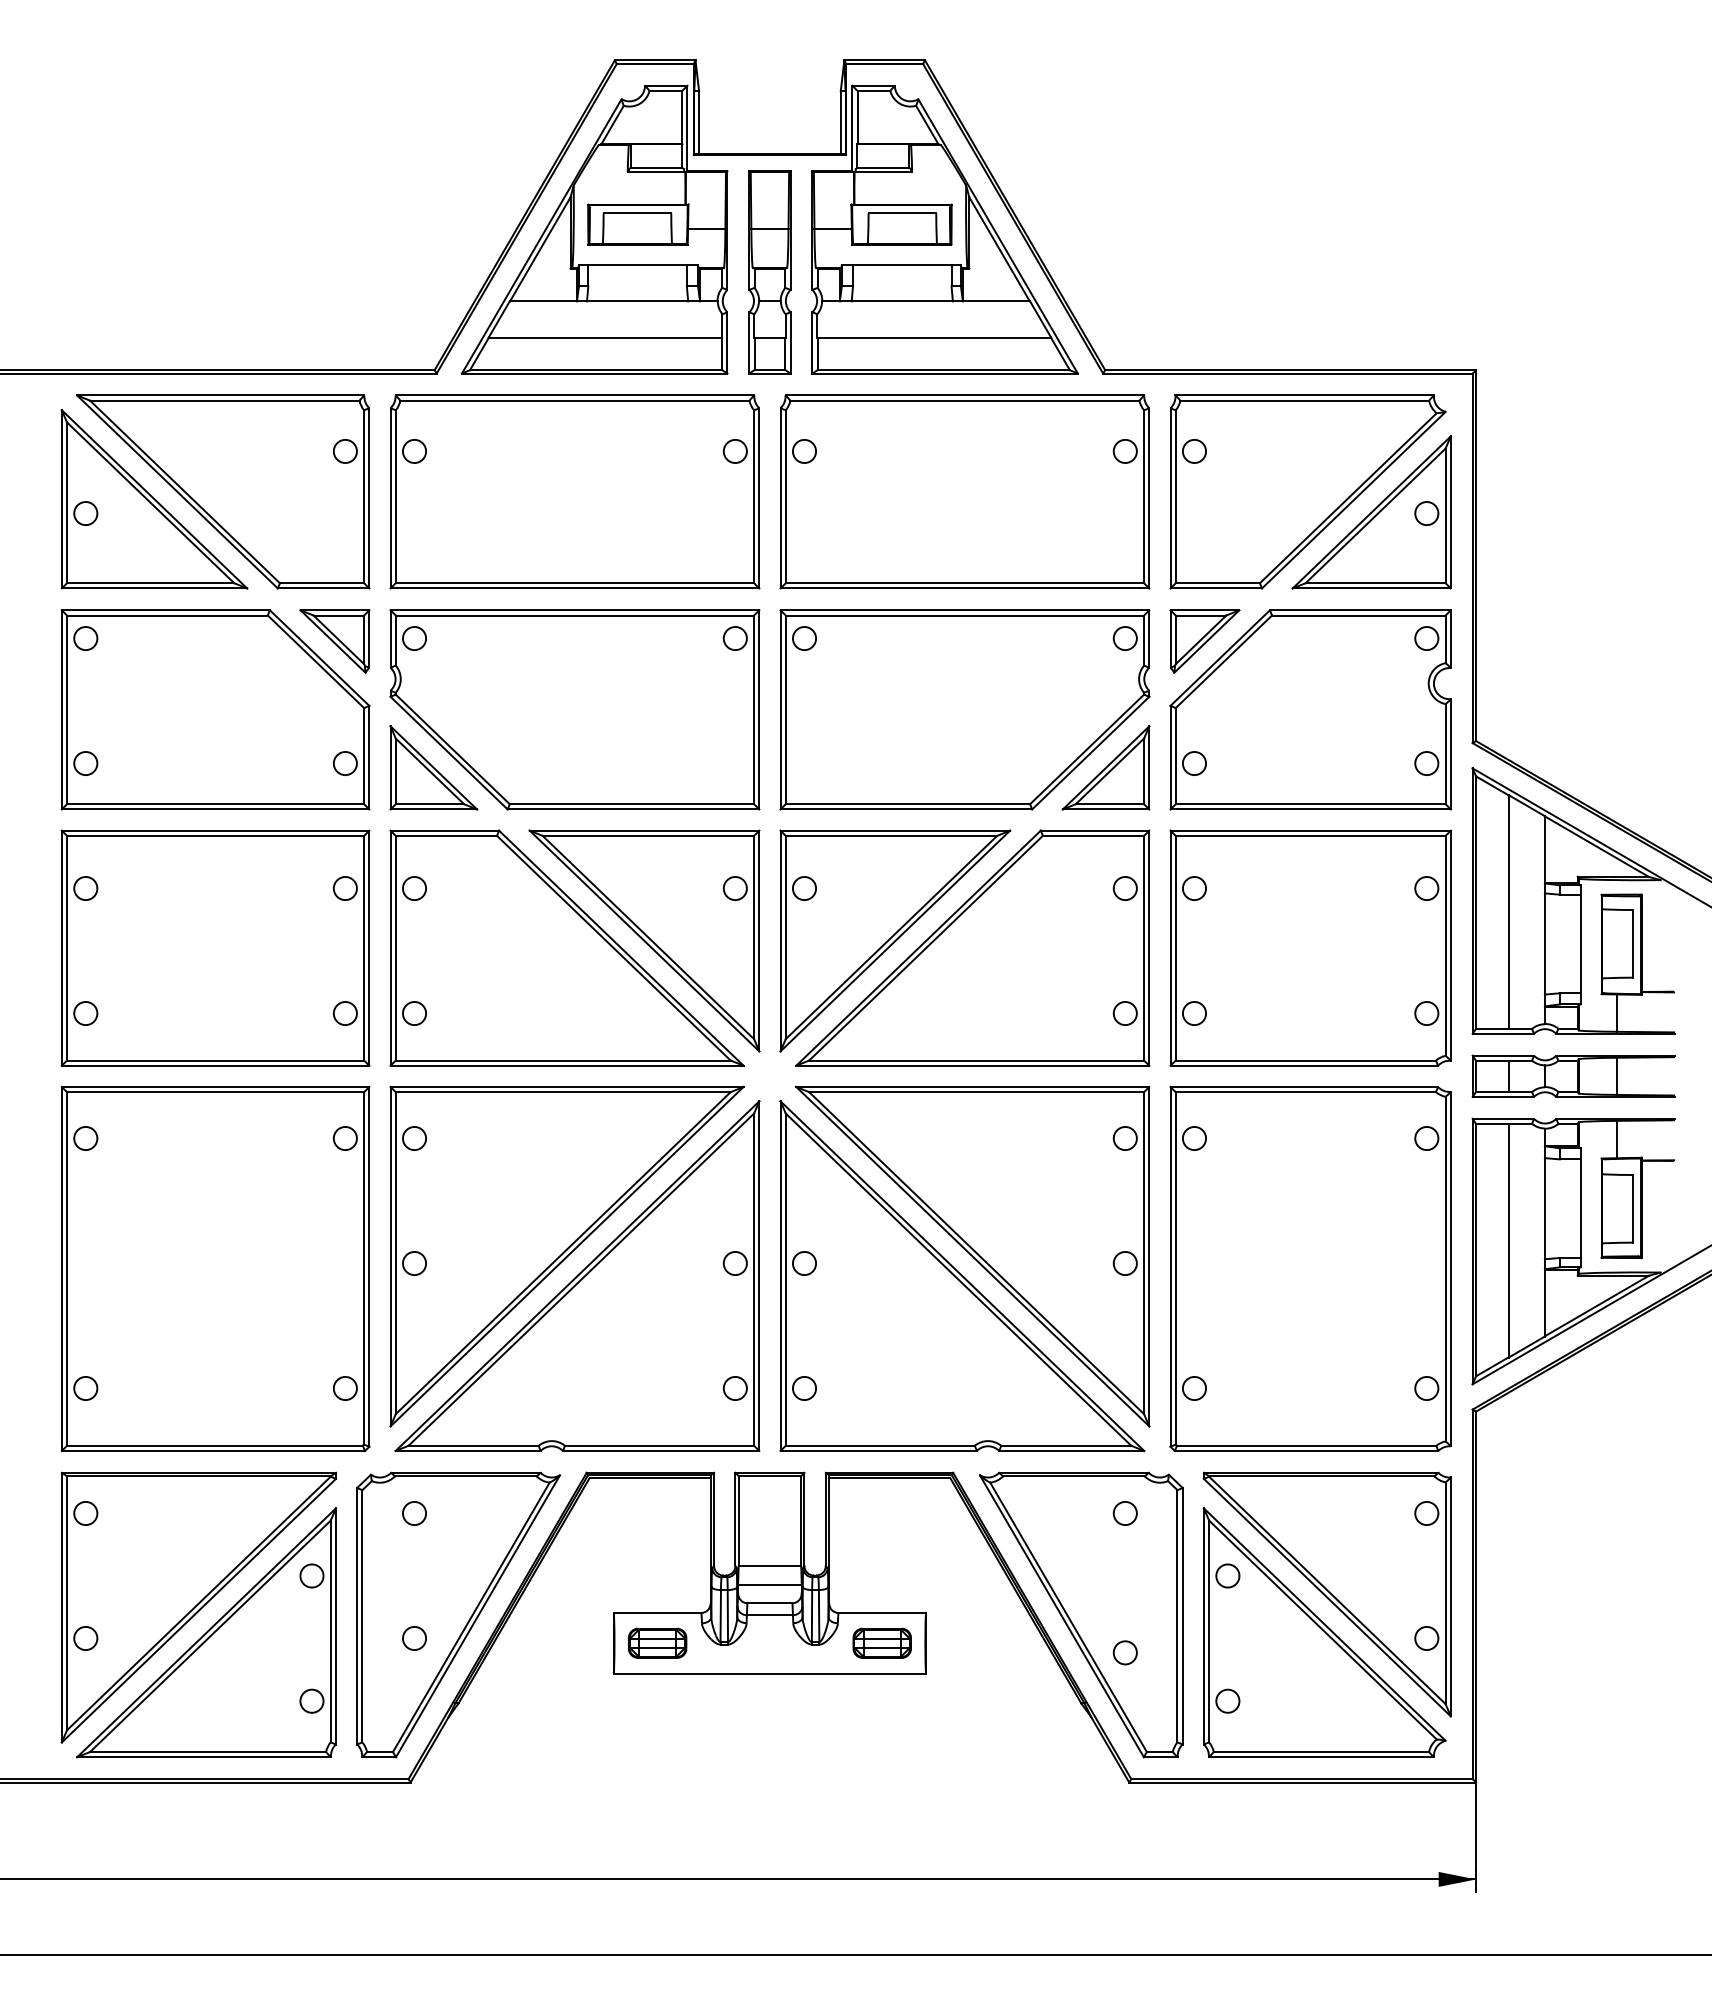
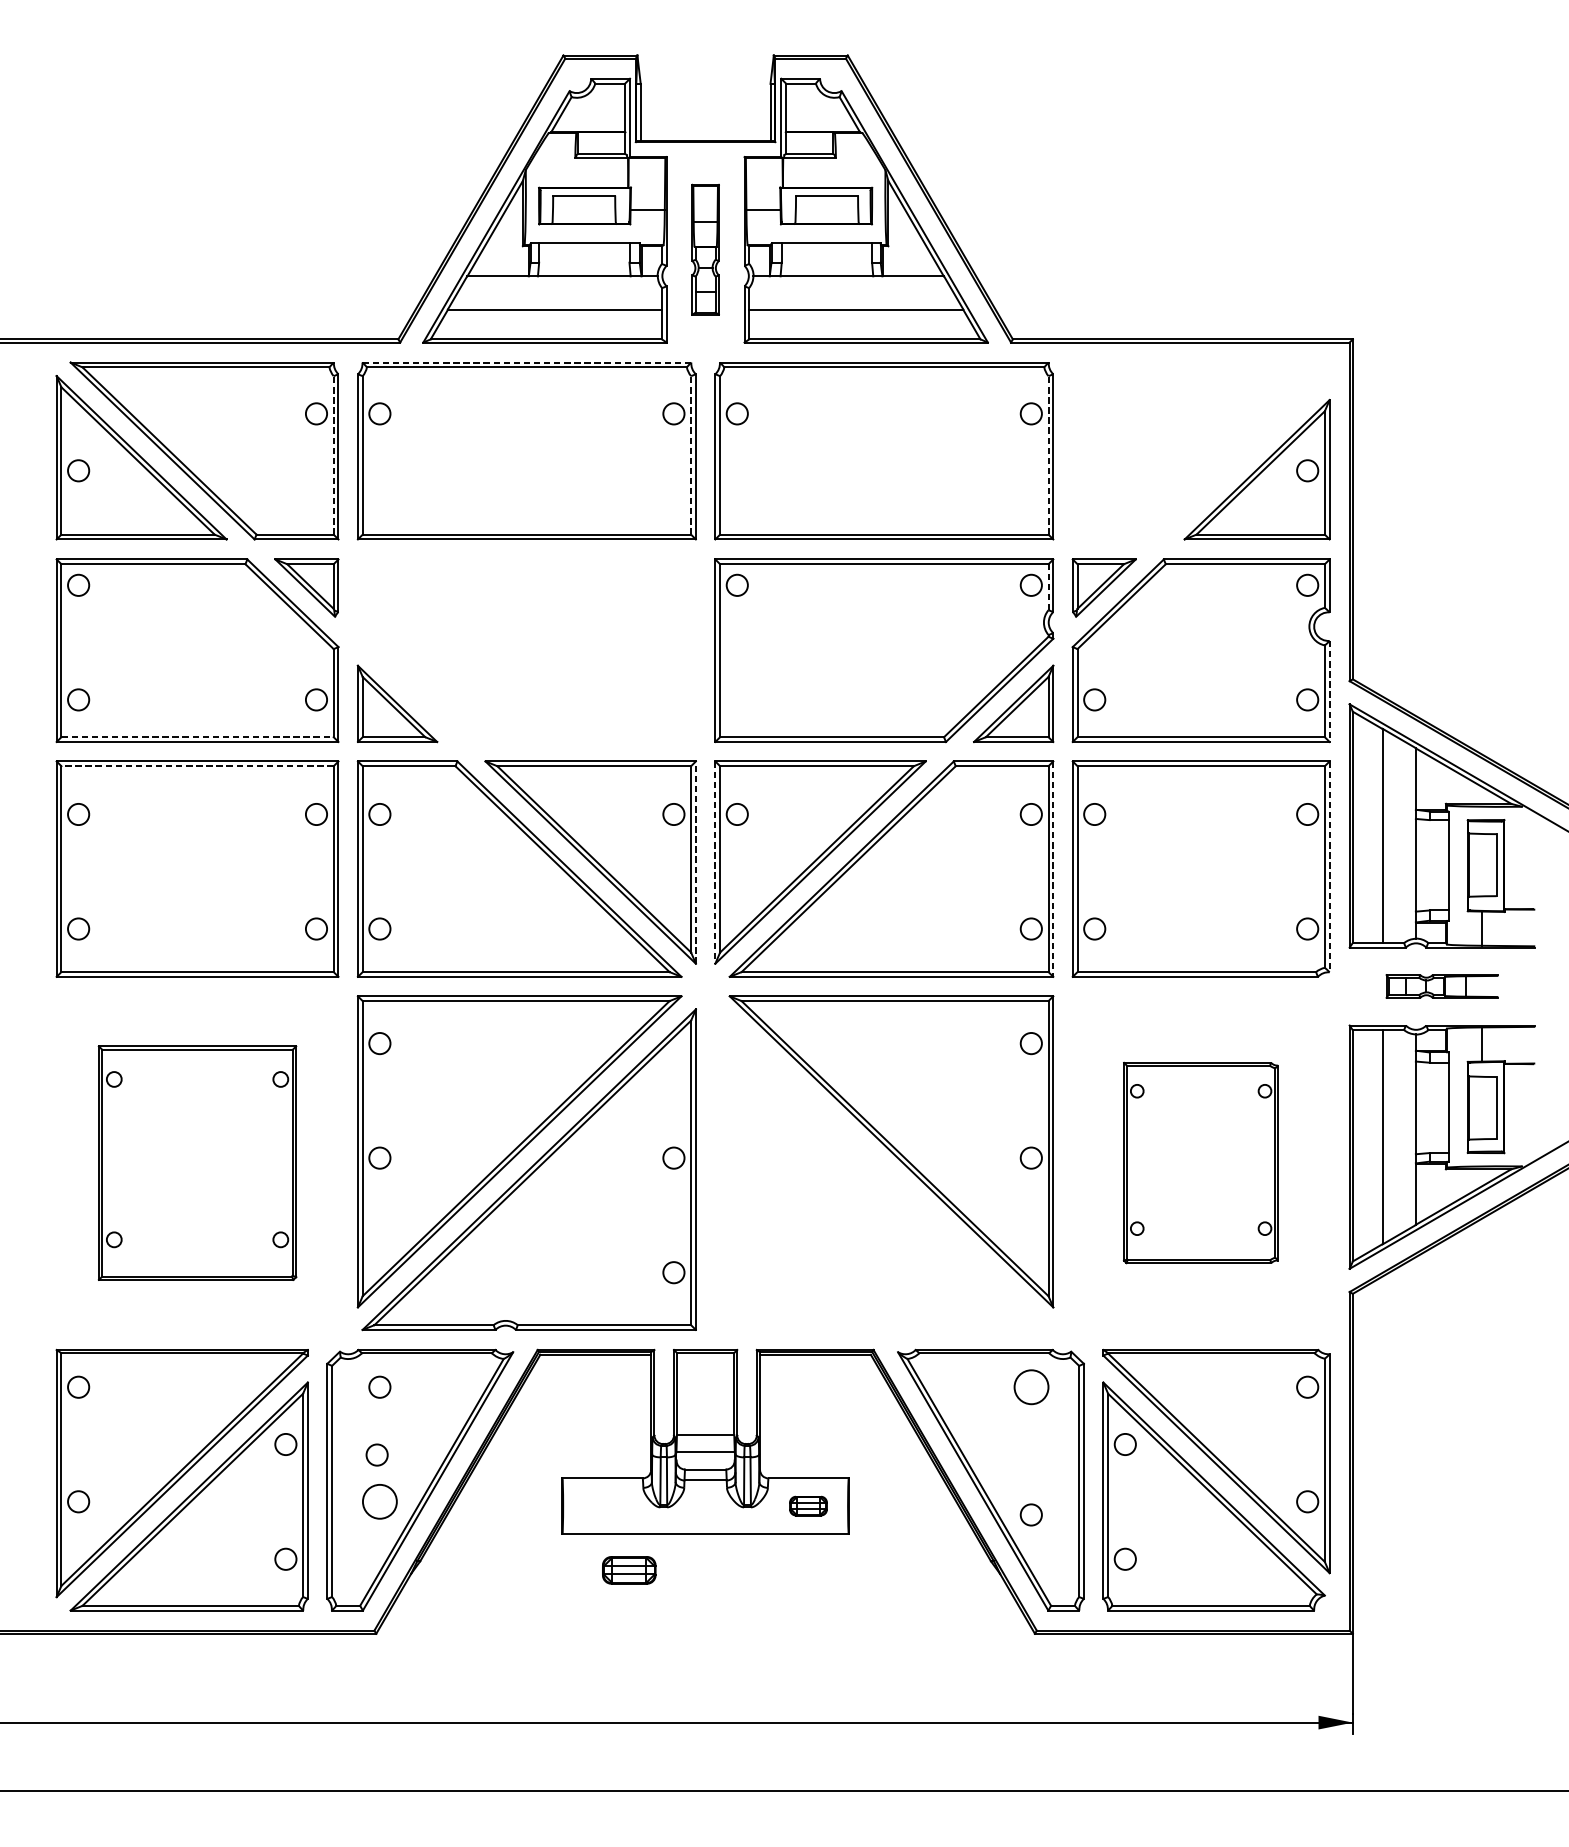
part: (769, 272) -> (705, 249), size x0.7
line: (575, 395) -> (527, 362), solid -> dashed
part: (1307, 491) -> (1198, 450), removed
line: (364, 496) -> (334, 455), solid -> dashed
line: (754, 496) -> (691, 455), solid -> dashed
line: (1144, 496) -> (1048, 455), solid -> dashed
line: (1144, 640) -> (1048, 587), solid -> dashed
part: (574, 709) -> (526, 650), removed
line: (1450, 754) -> (1329, 691), solid -> dashed
line: (215, 804) -> (197, 737), solid -> dashed
line: (215, 835) -> (197, 765), solid -> dashed
line: (759, 940) -> (696, 862), solid -> dashed
line: (780, 941) -> (715, 863), solid -> dashed
line: (1450, 946) -> (1329, 867), solid -> dashed
line: (1149, 948) -> (1053, 869), solid -> dashed
part: (1573, 1075) -> (1442, 985), size x0.6
part: (215, 1268) -> (197, 1162), size x0.7
part: (1310, 1268) -> (1201, 1162), size x0.6
part: (962, 1276) -> (882, 1170), removed
circle: (1124, 1513) -> (1030, 1387), size x1.6
circle: (411, 1587) -> (377, 1455), added
circle: (414, 1638) -> (379, 1501), size x1.6
part: (657, 1642) -> (629, 1569), moved
part: (881, 1642) -> (807, 1505), size x0.7

